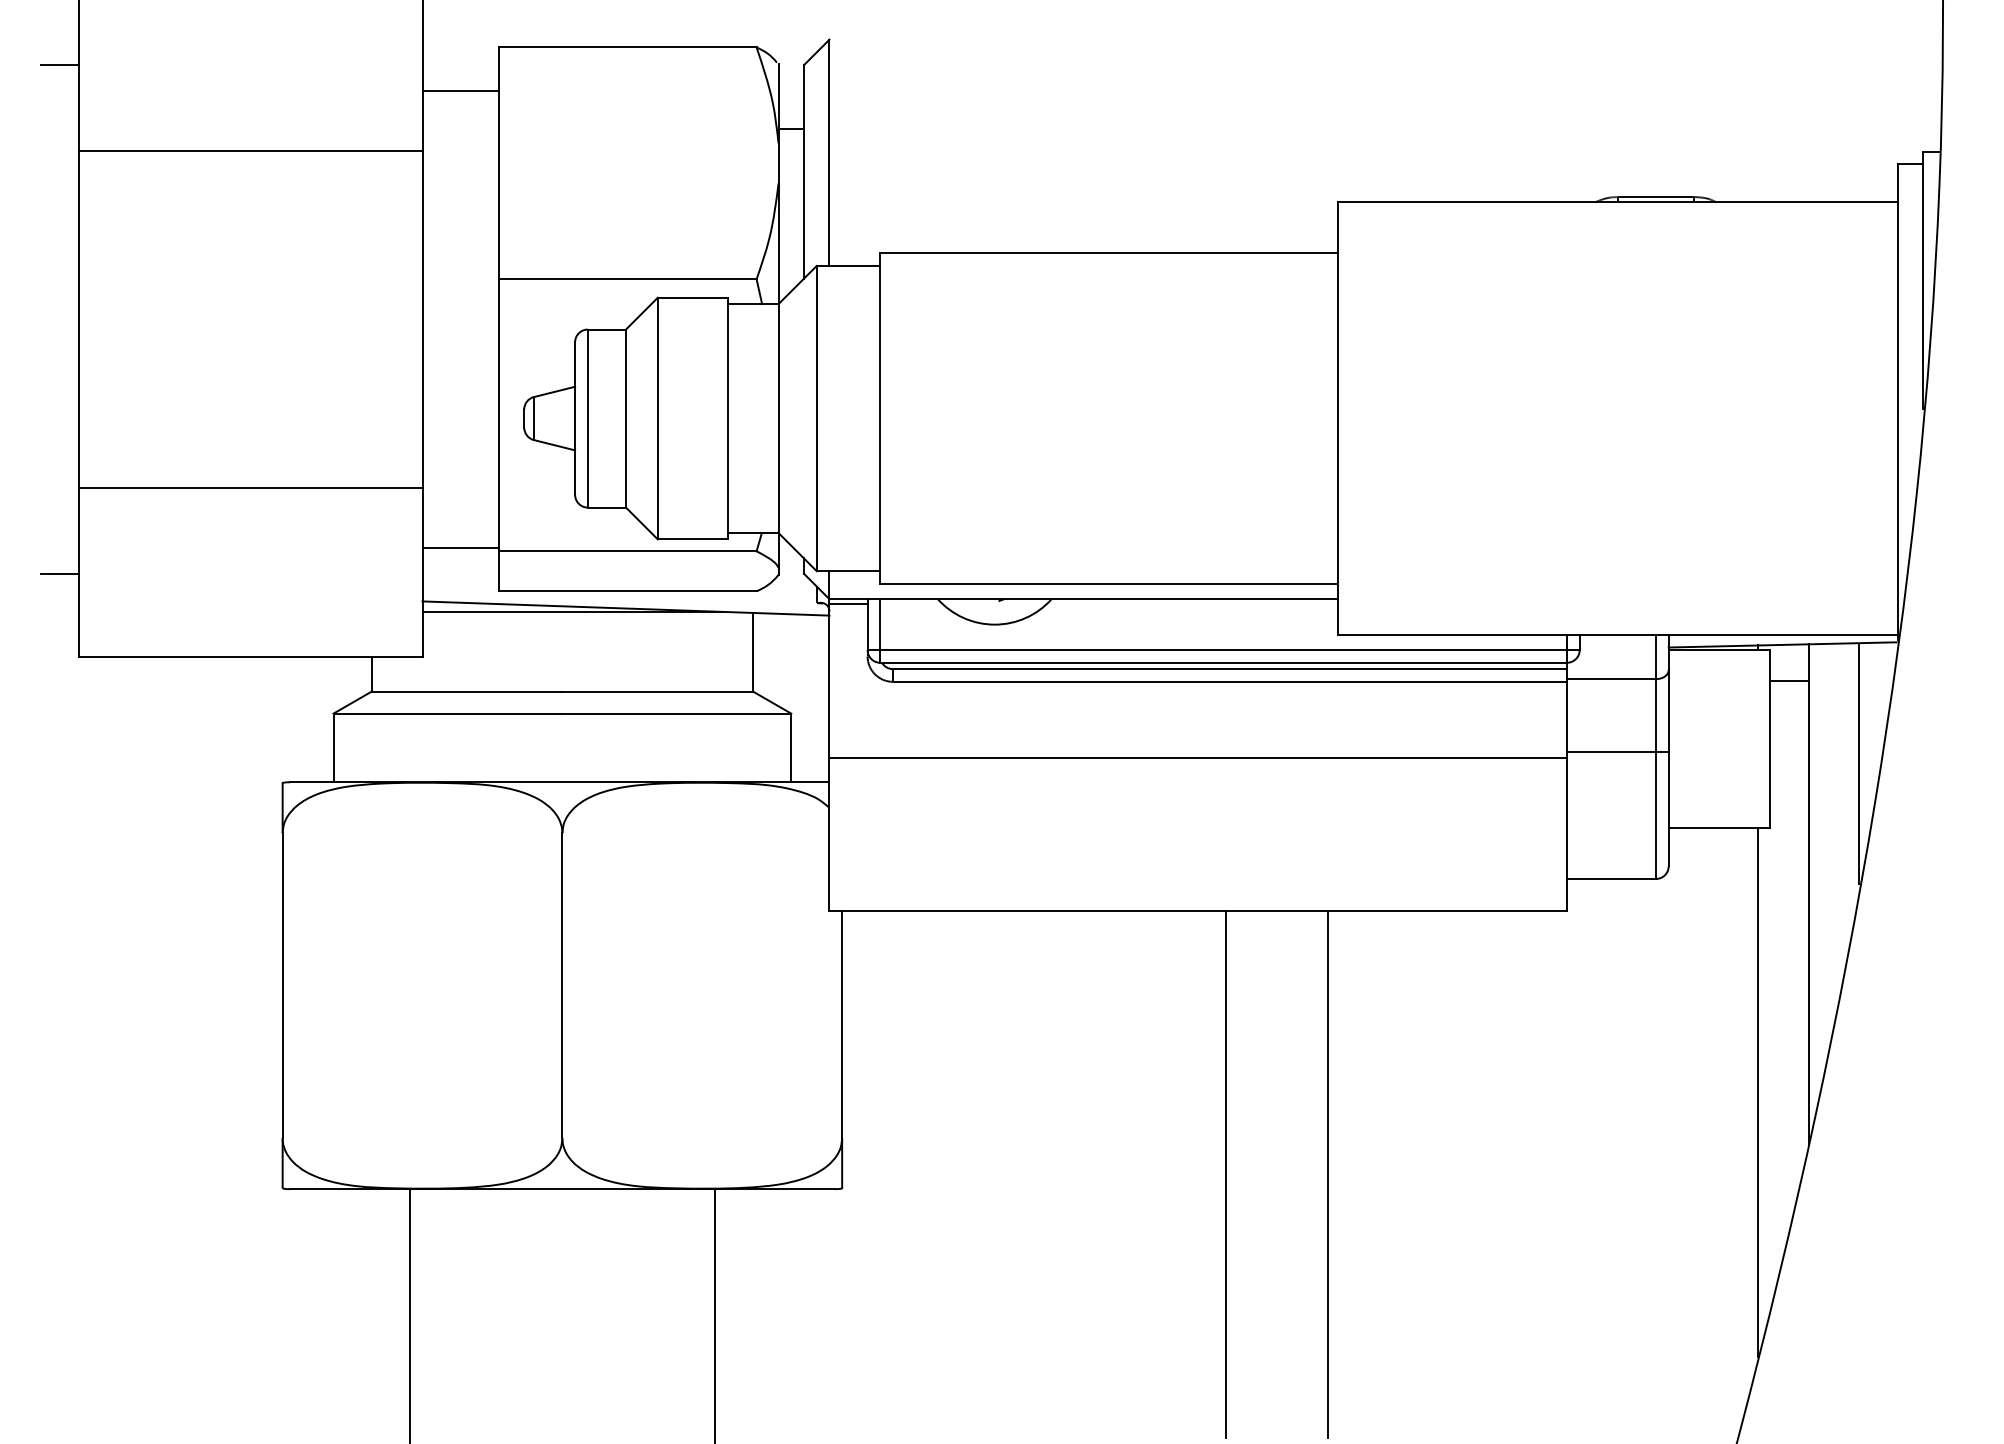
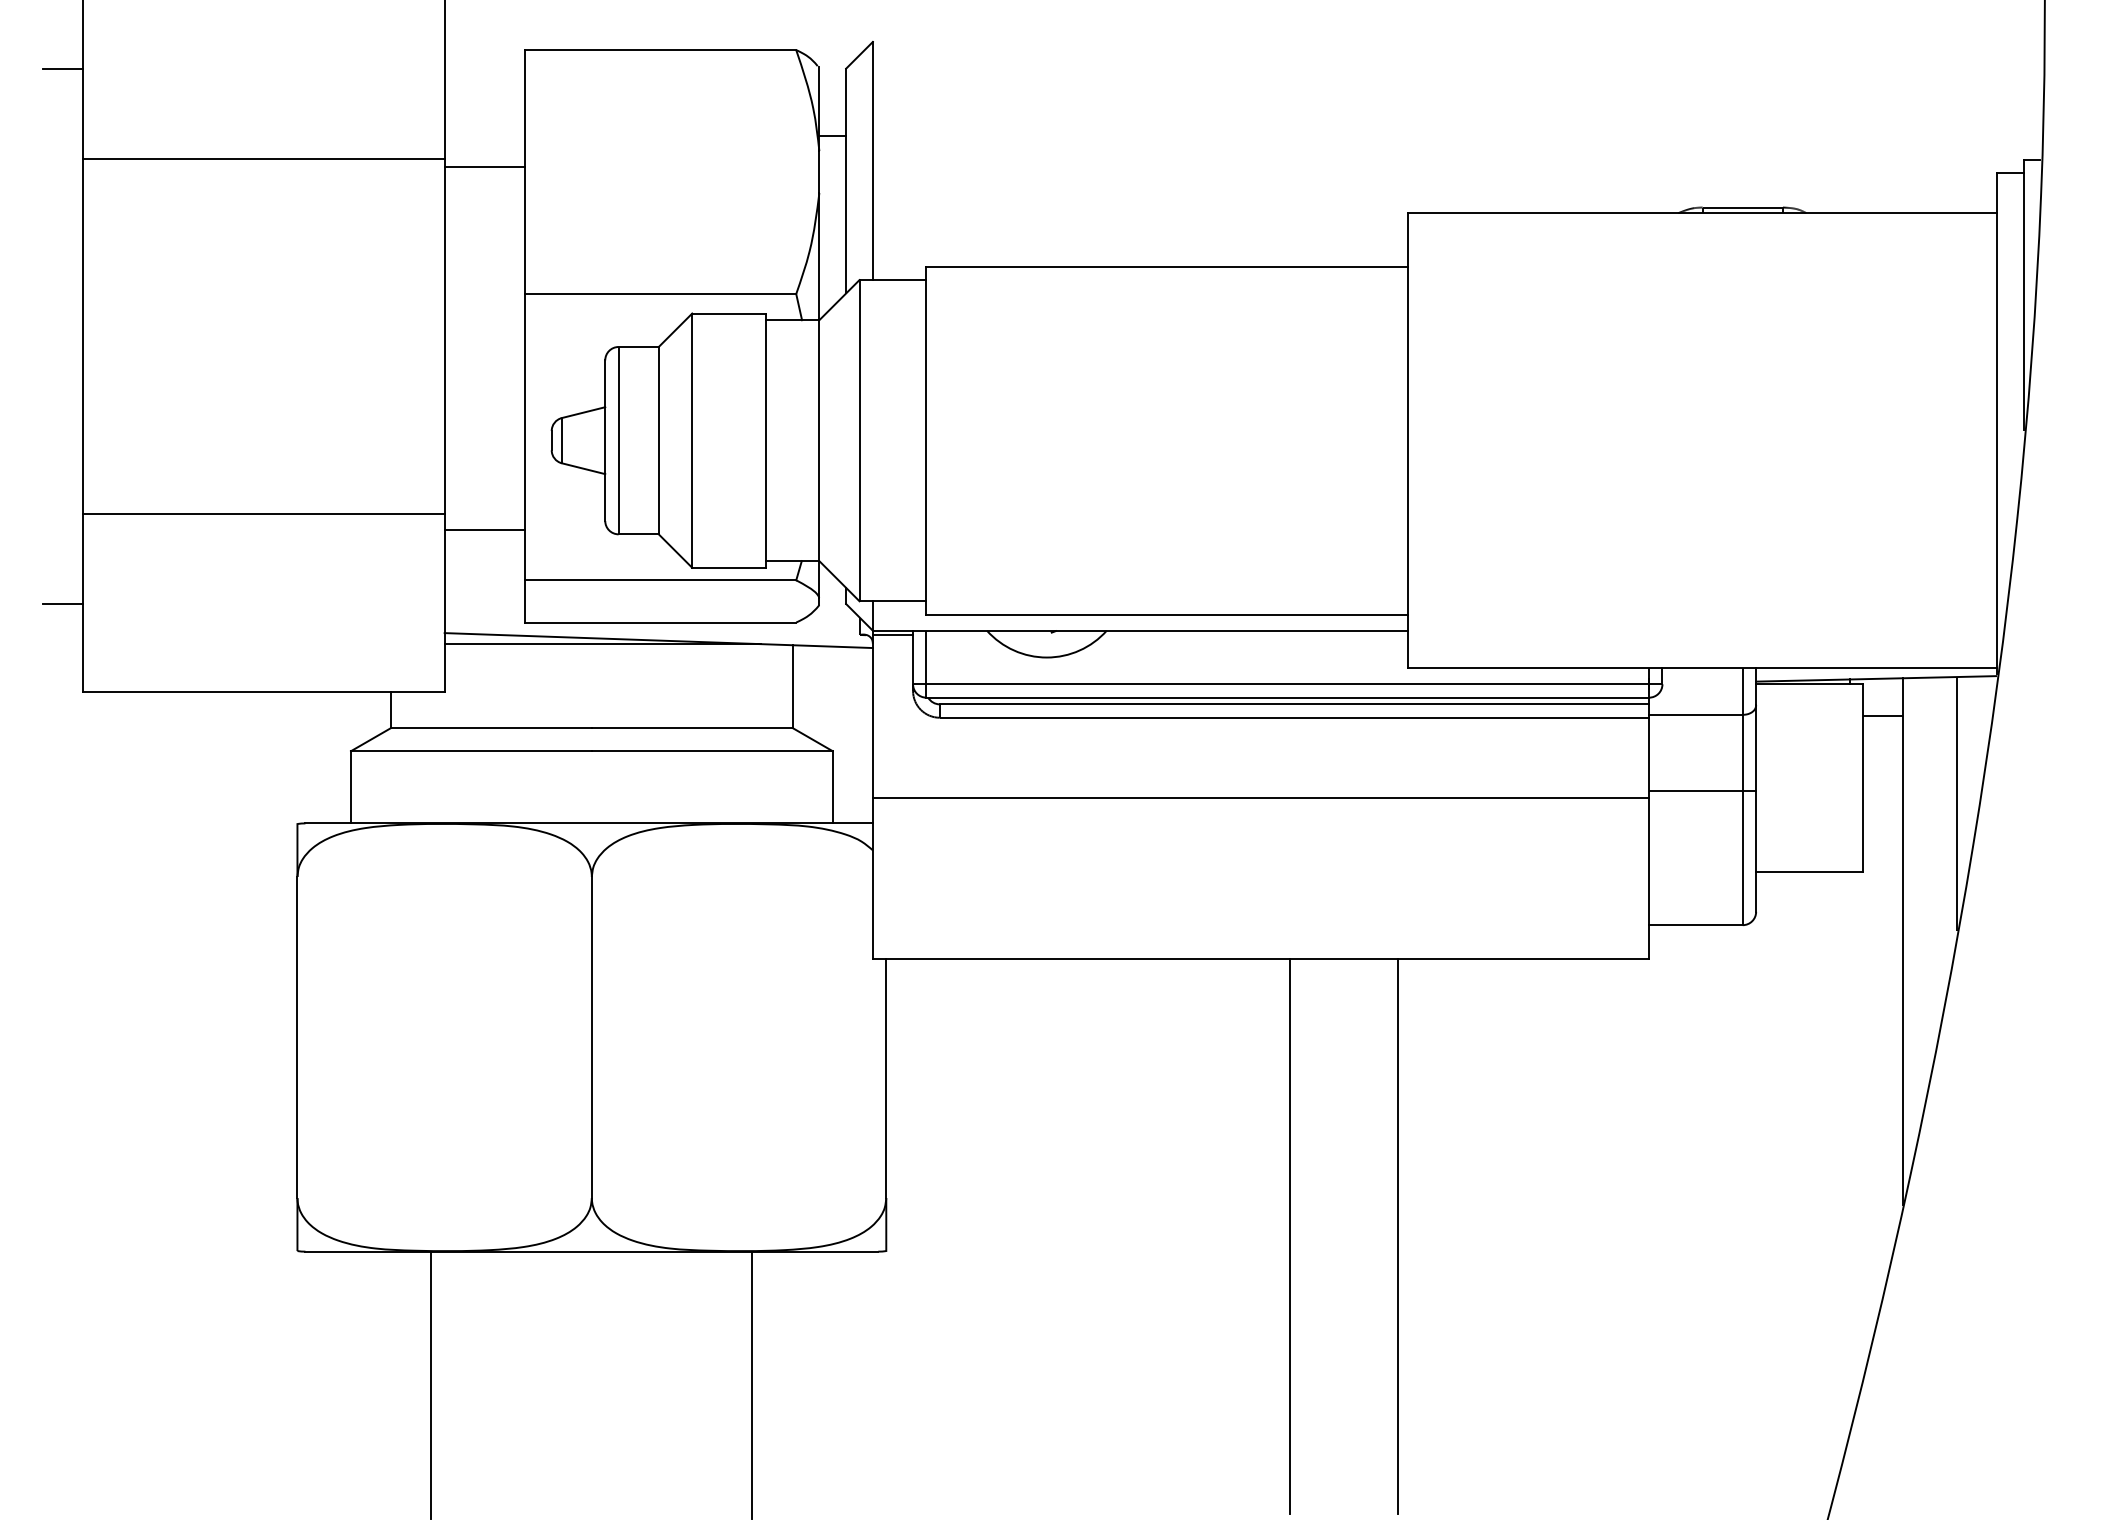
line: (460, 90) -> (484, 166), moved
line: (460, 548) -> (484, 530), moved
line: (1757, 1092) -> (1849, 1149), removed

